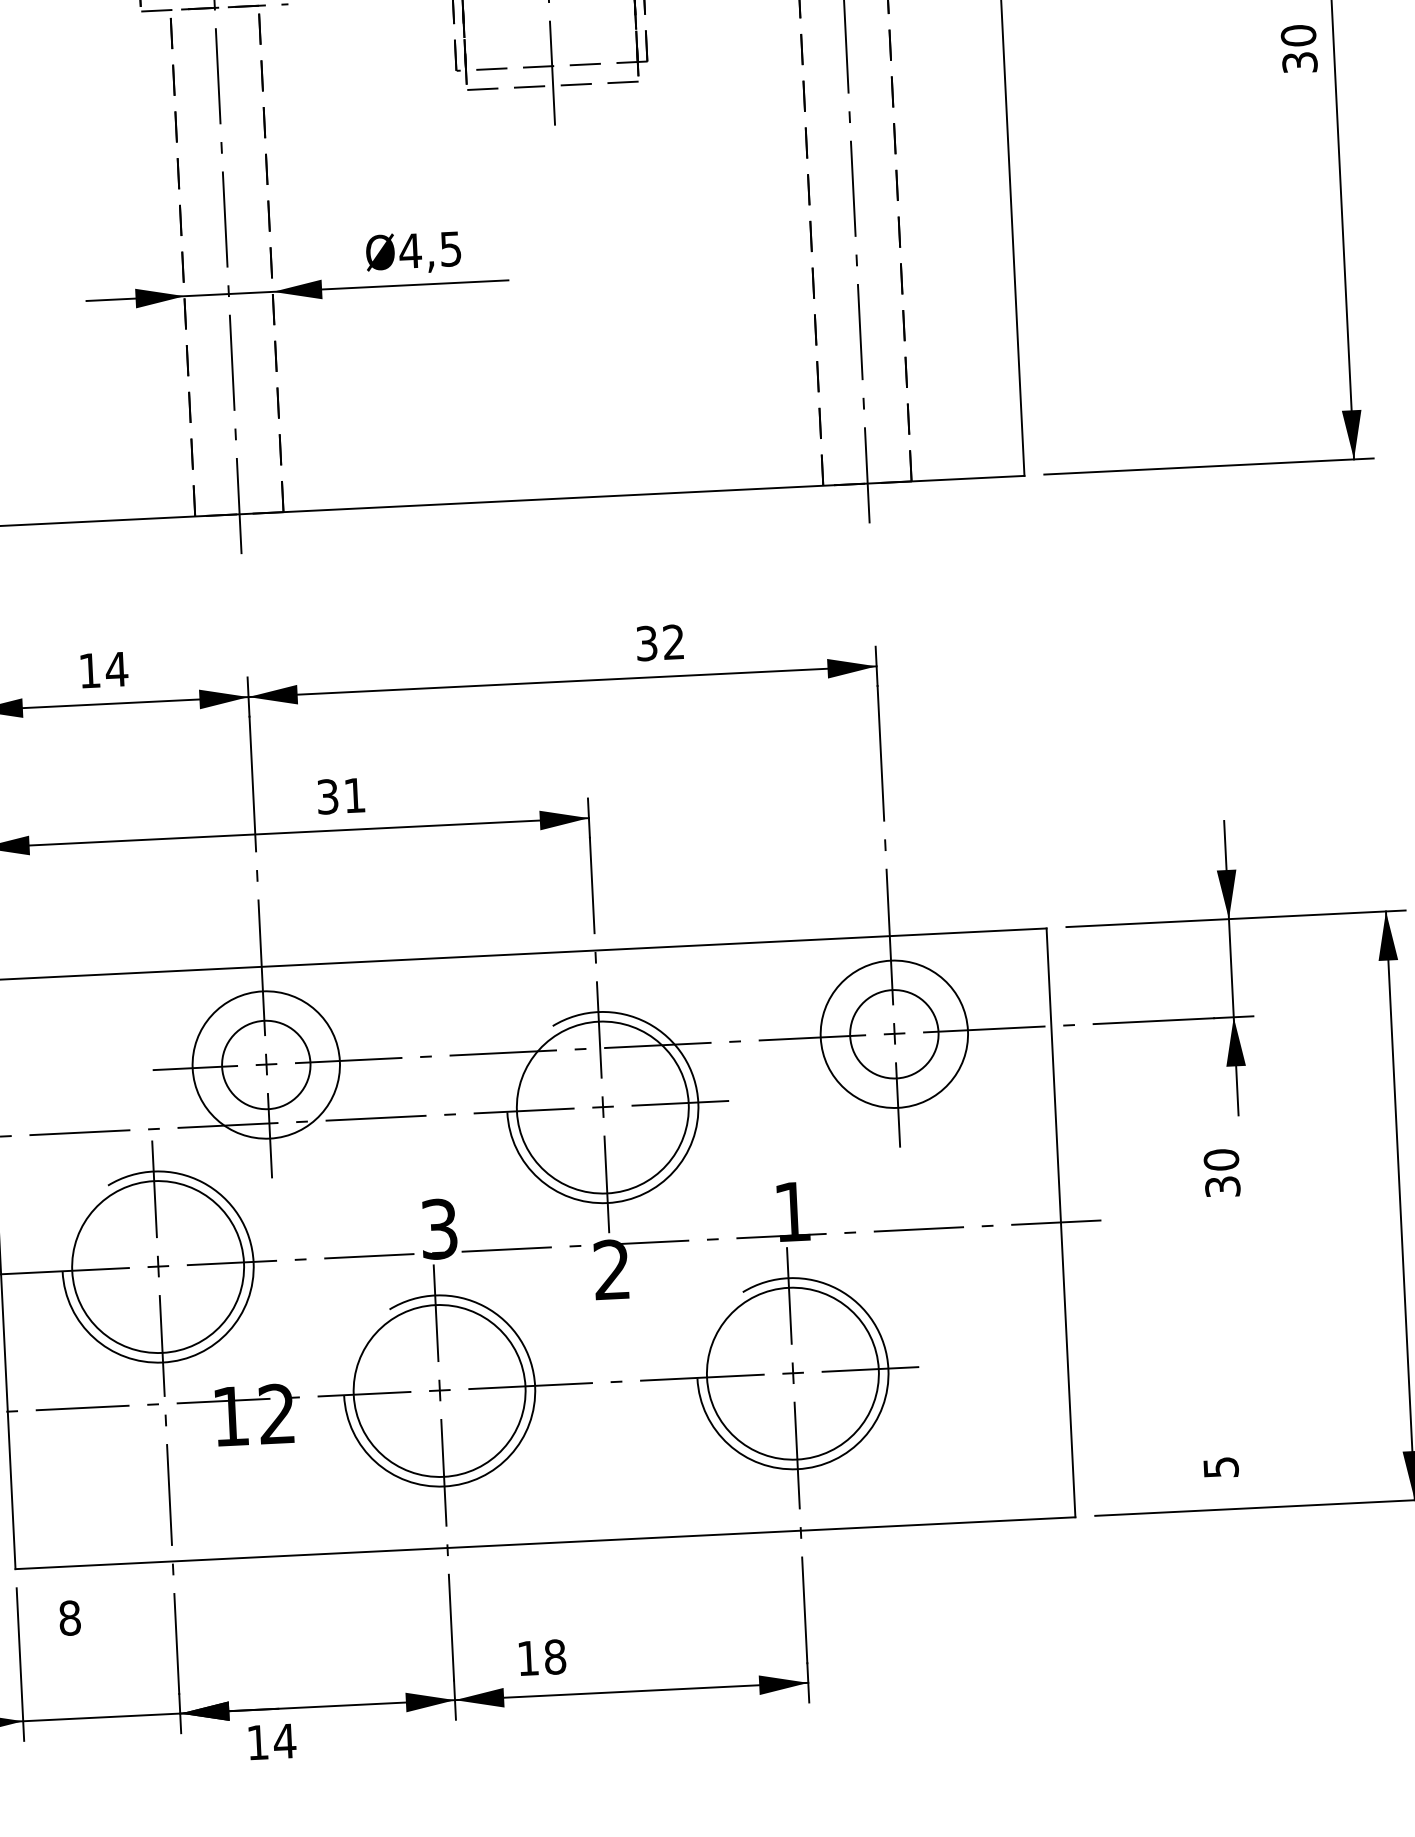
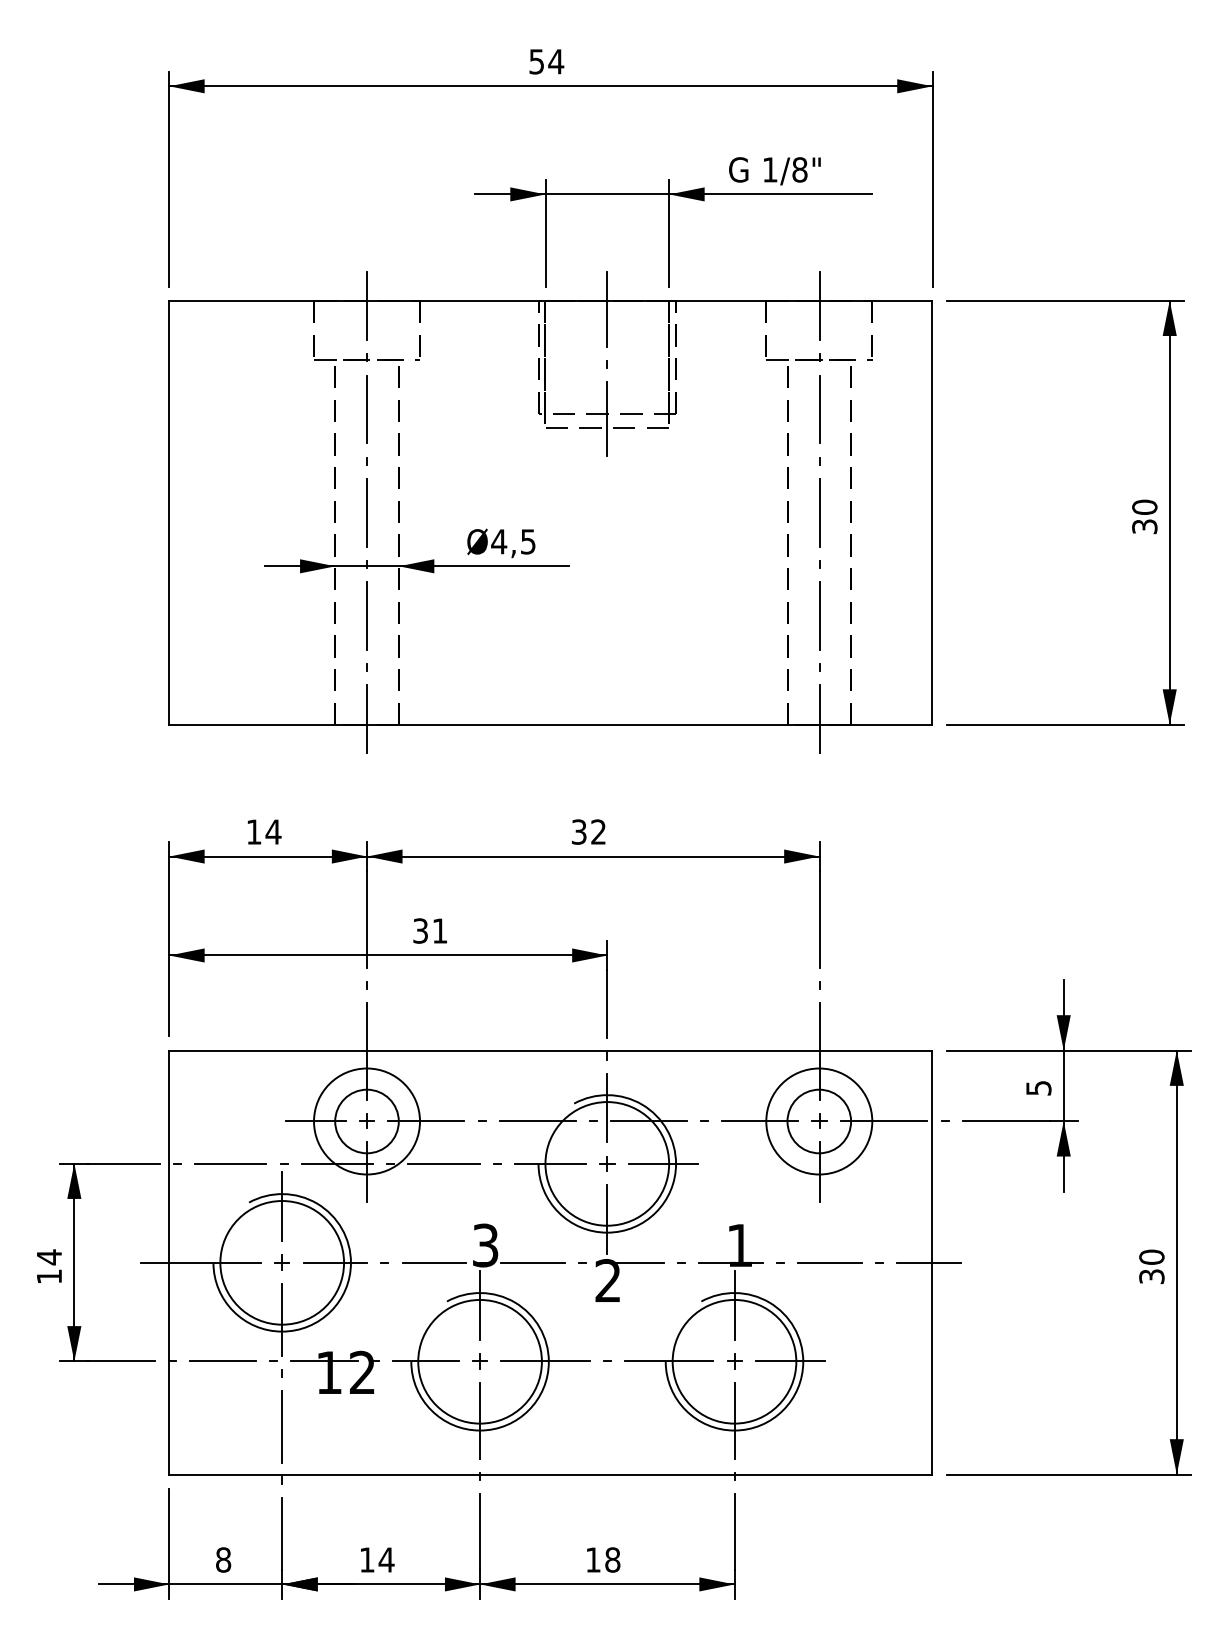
text: (1298, 48) -> (1144, 516), moved
text: (659, 642) -> (588, 831), moved
text: (1221, 1172) -> (1151, 1266), moved
text: (1220, 1467) -> (1038, 1088), moved
text: (69, 1617) -> (223, 1559), moved
text: (542, 1656) -> (603, 1559), moved
text: (272, 1741) -> (377, 1559), moved

